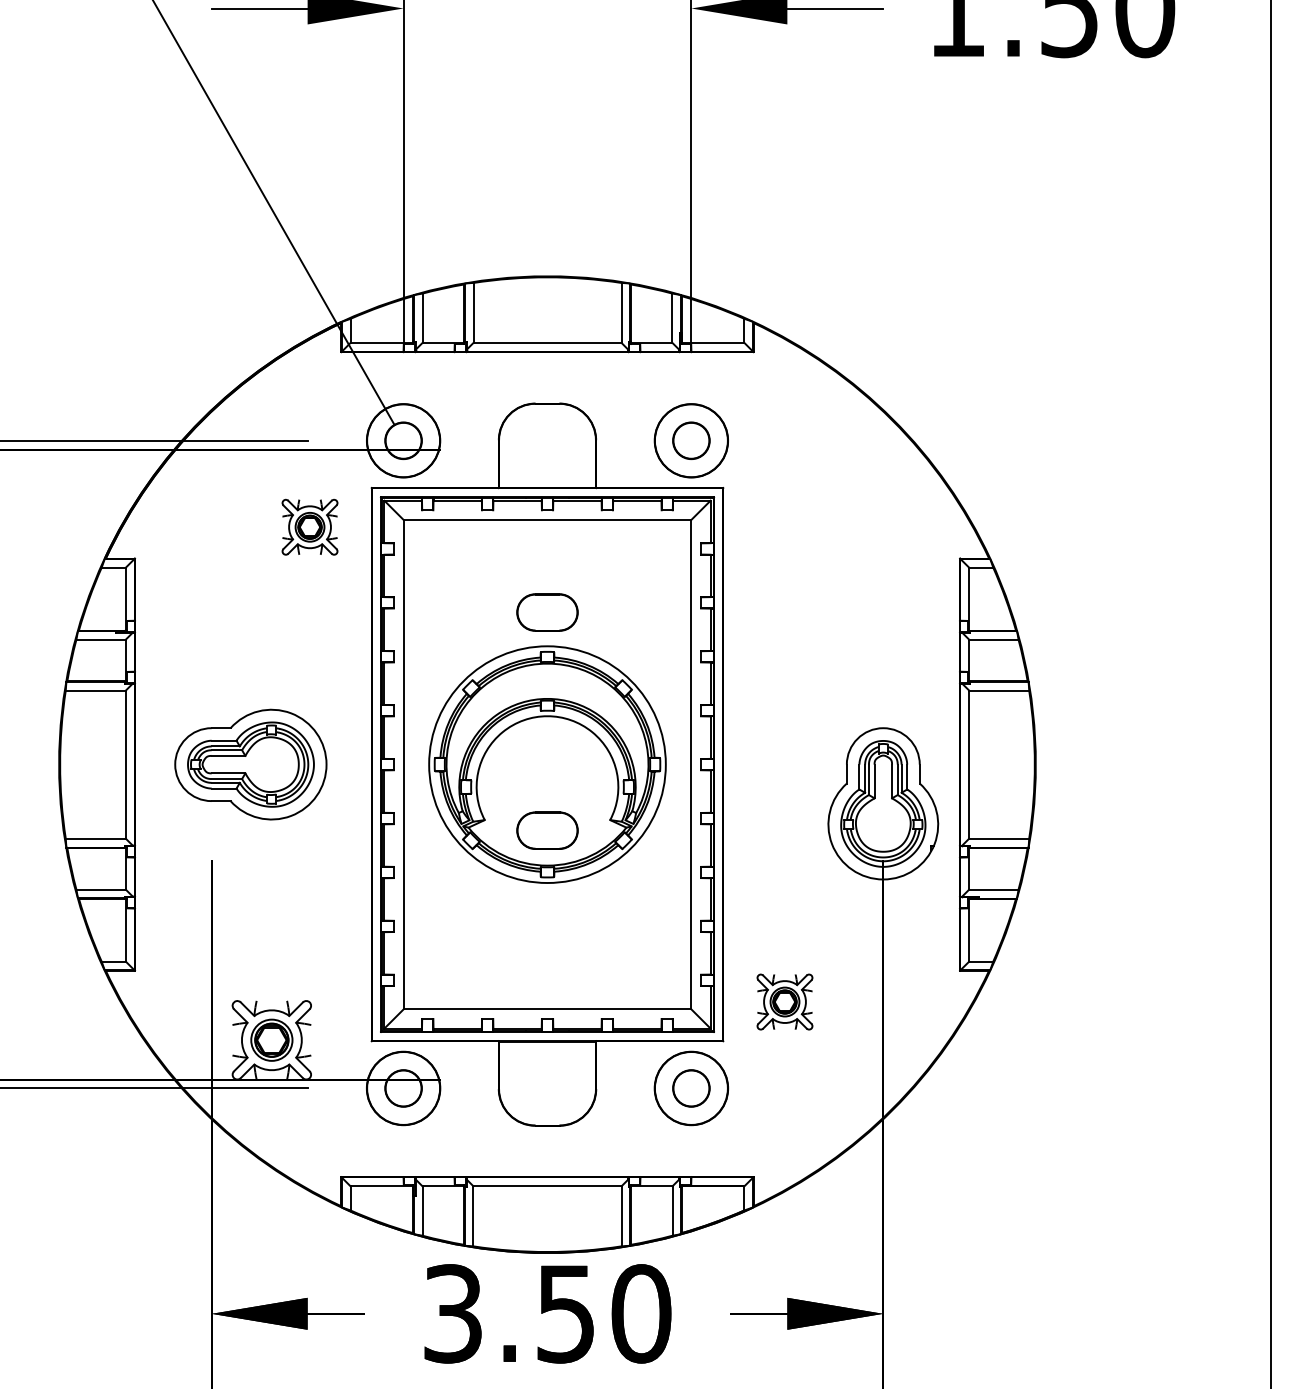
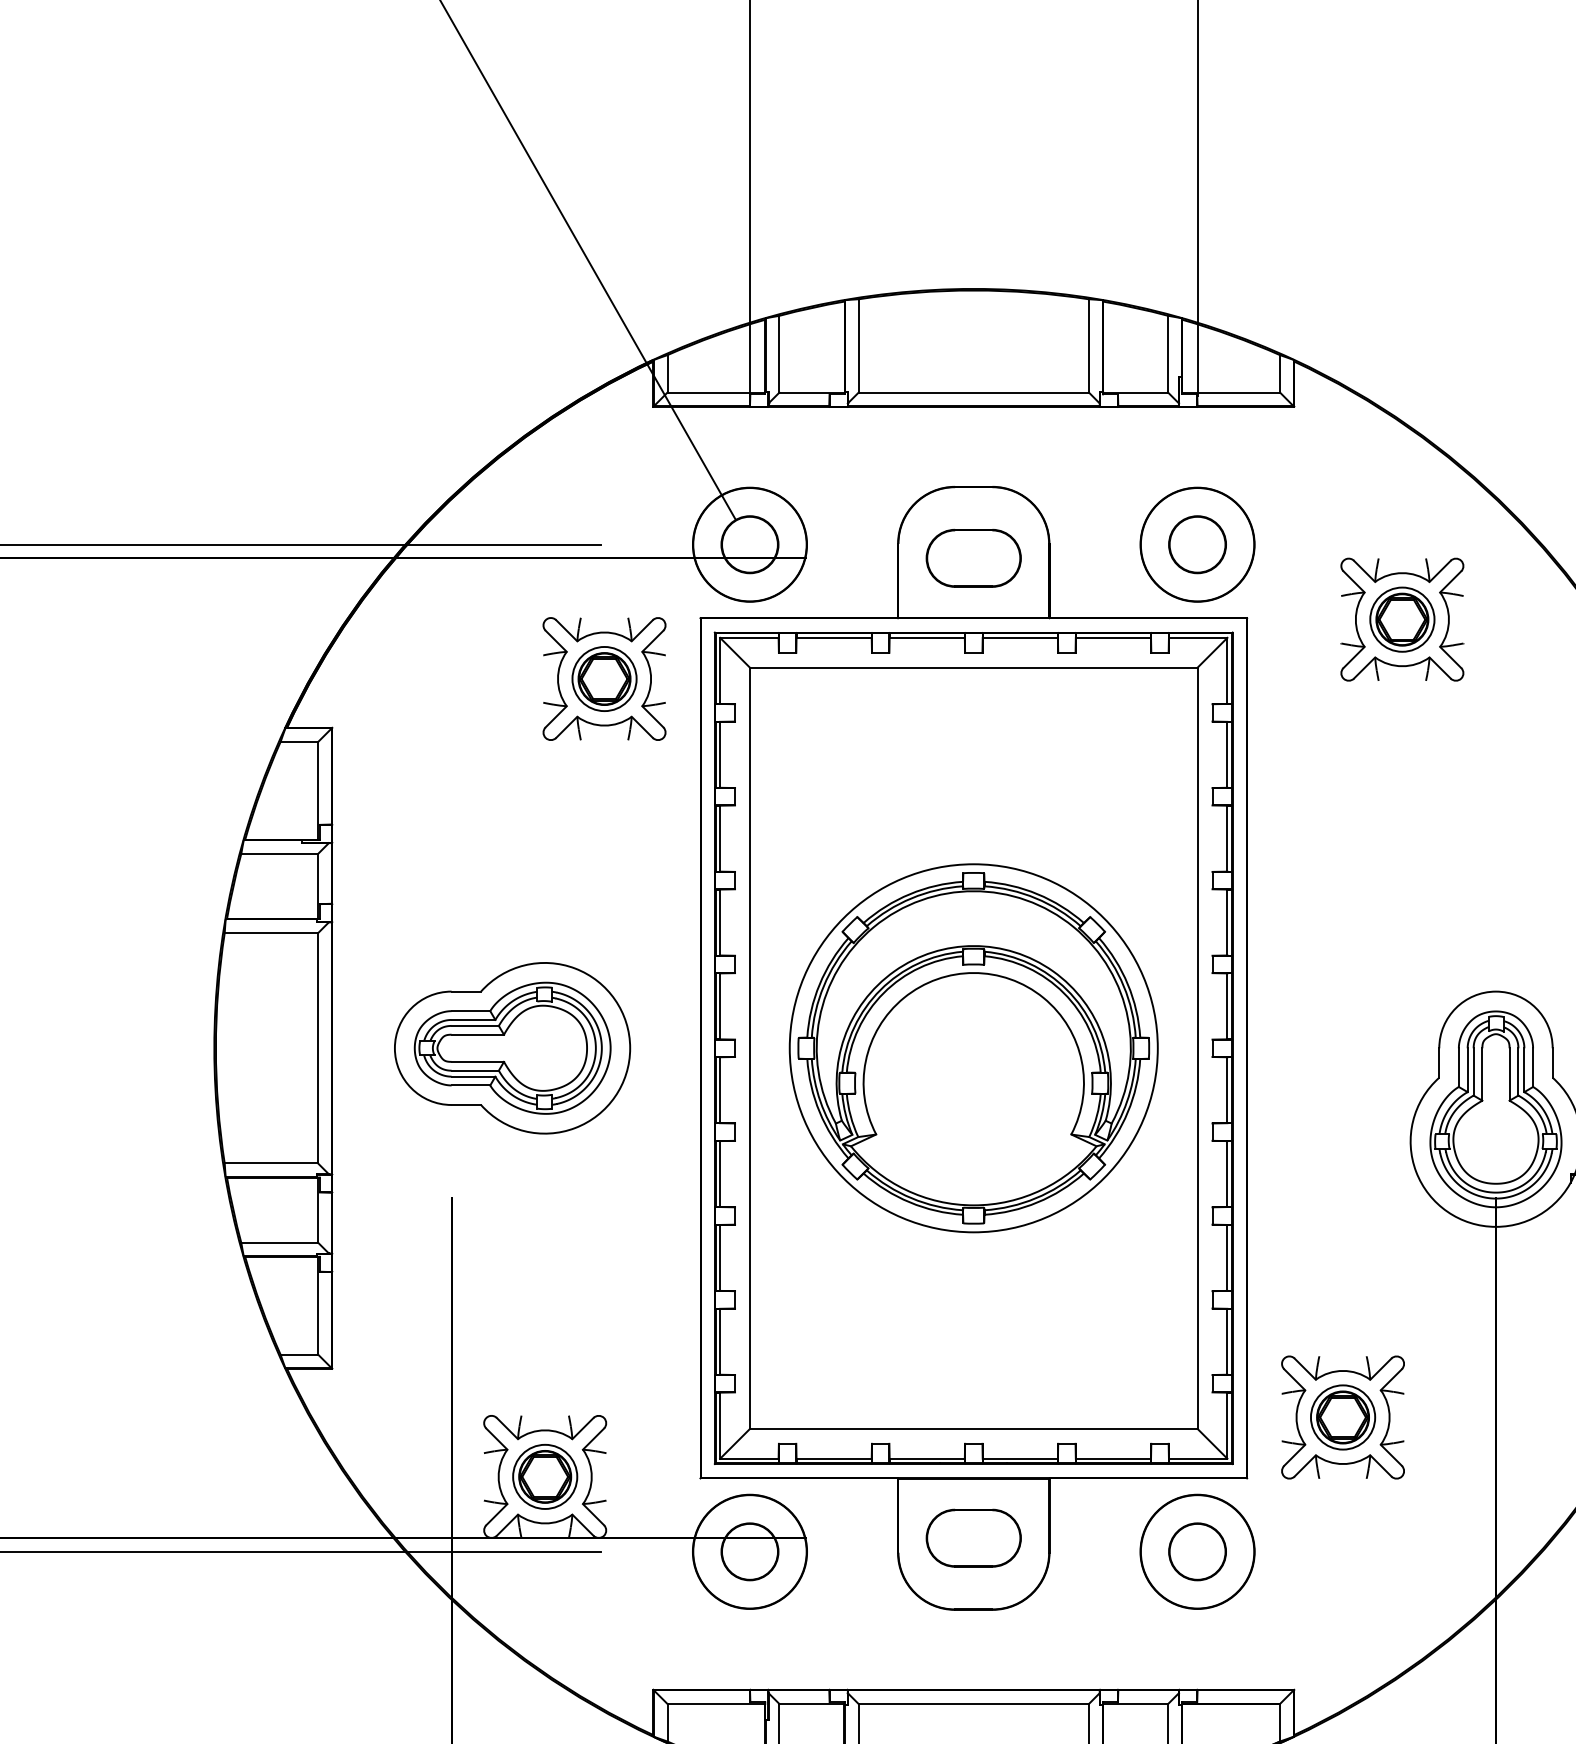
part: (822, 488) -> (1401, 618), added
part: (309, 527) -> (603, 679), size x1.43
part: (547, 612) -> (973, 558), moved
part: (547, 830) -> (973, 1537), moved
part: (784, 1001) -> (1342, 1416), size x1.43

